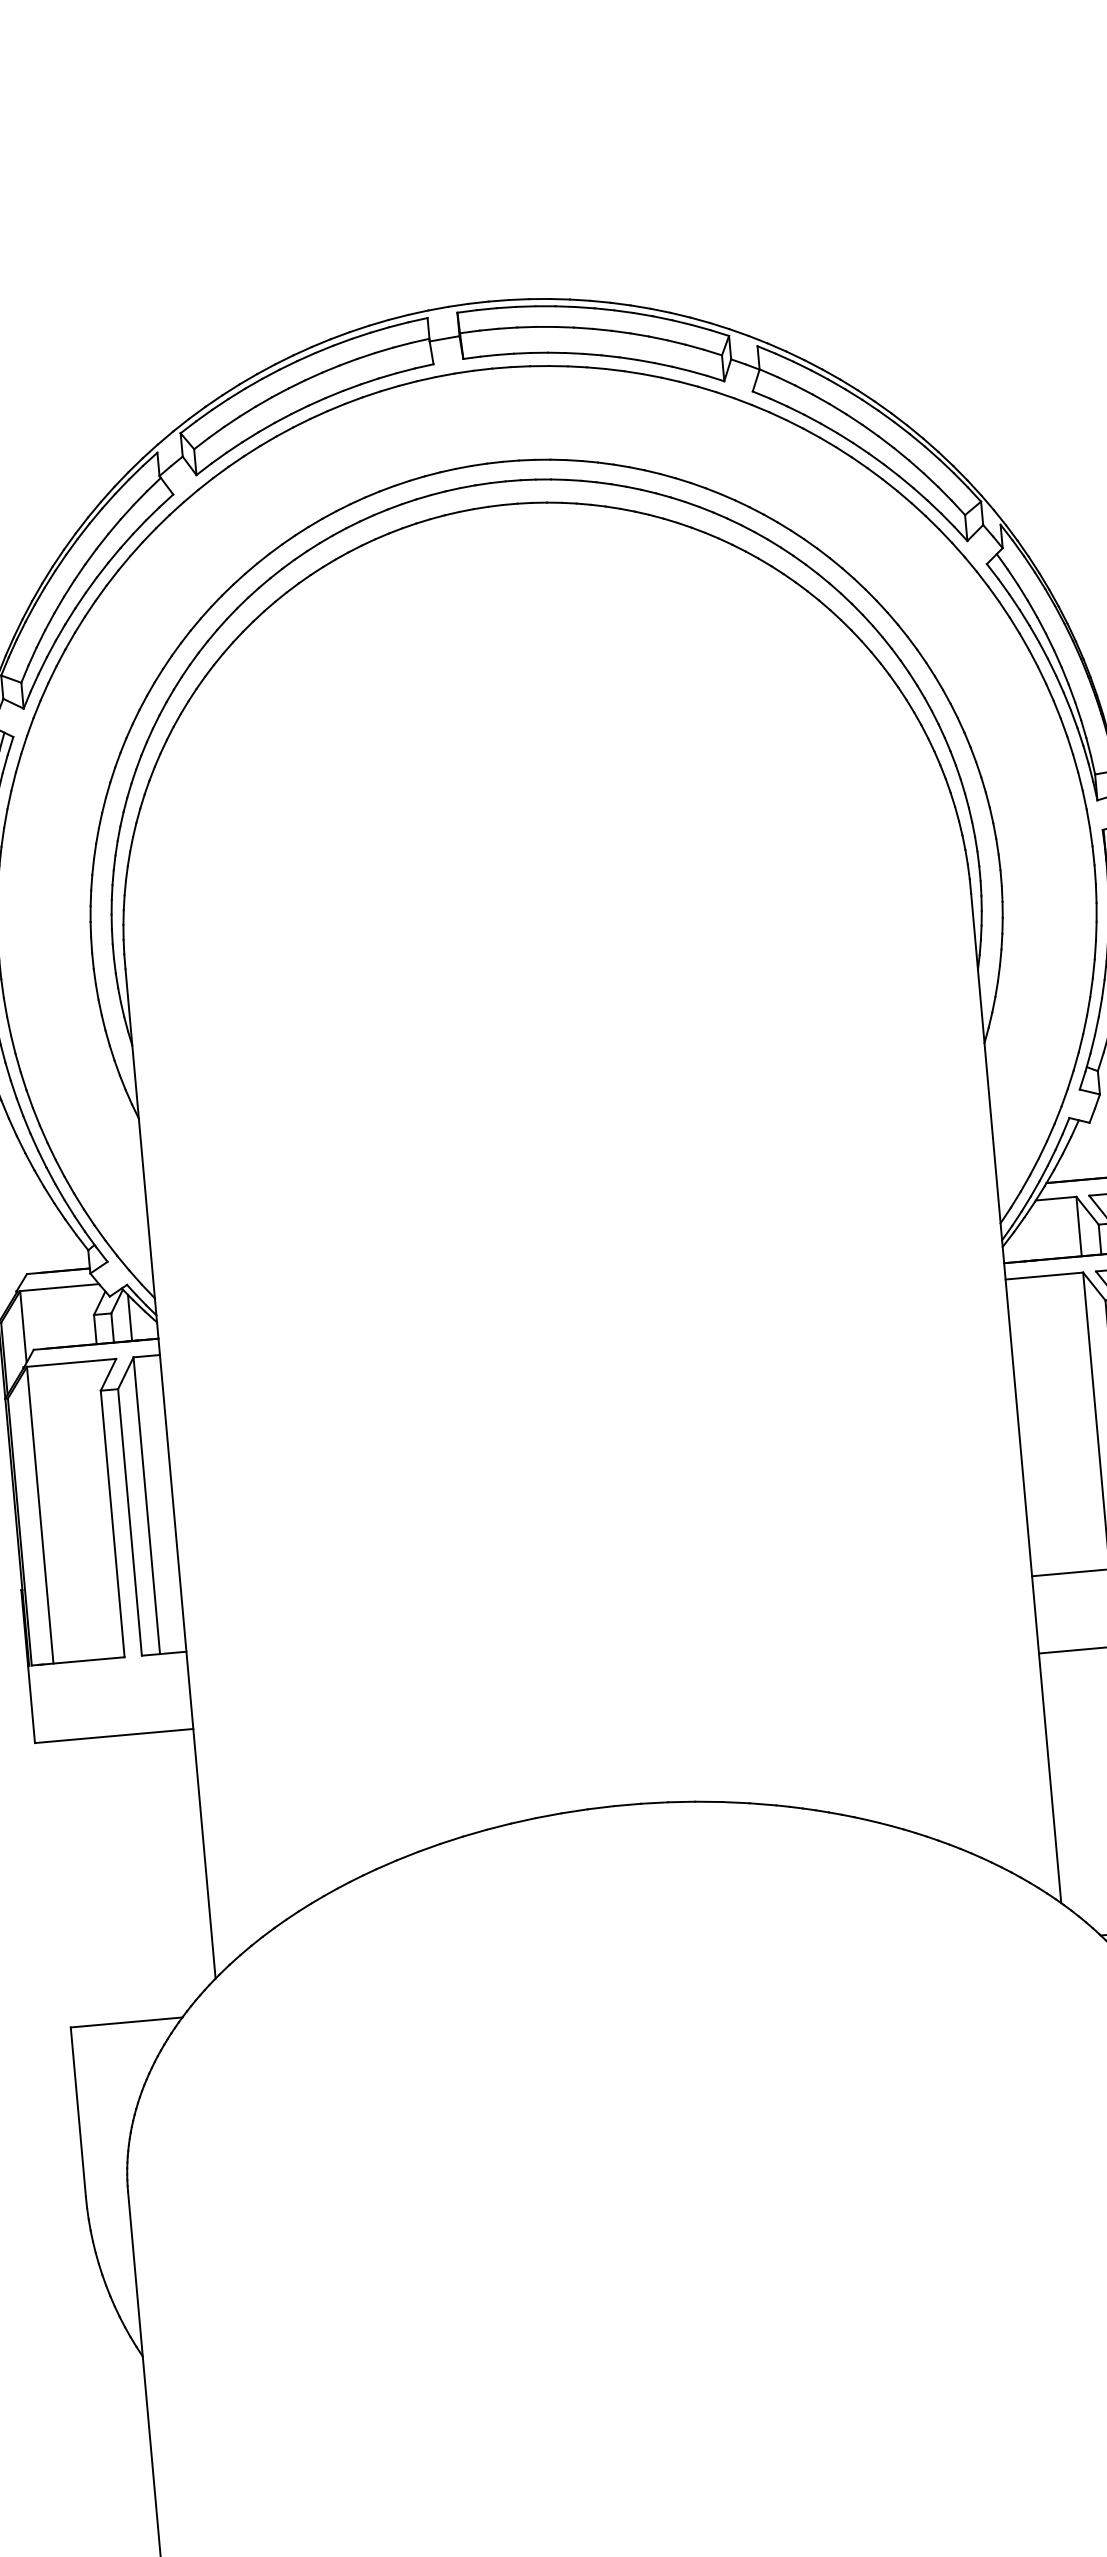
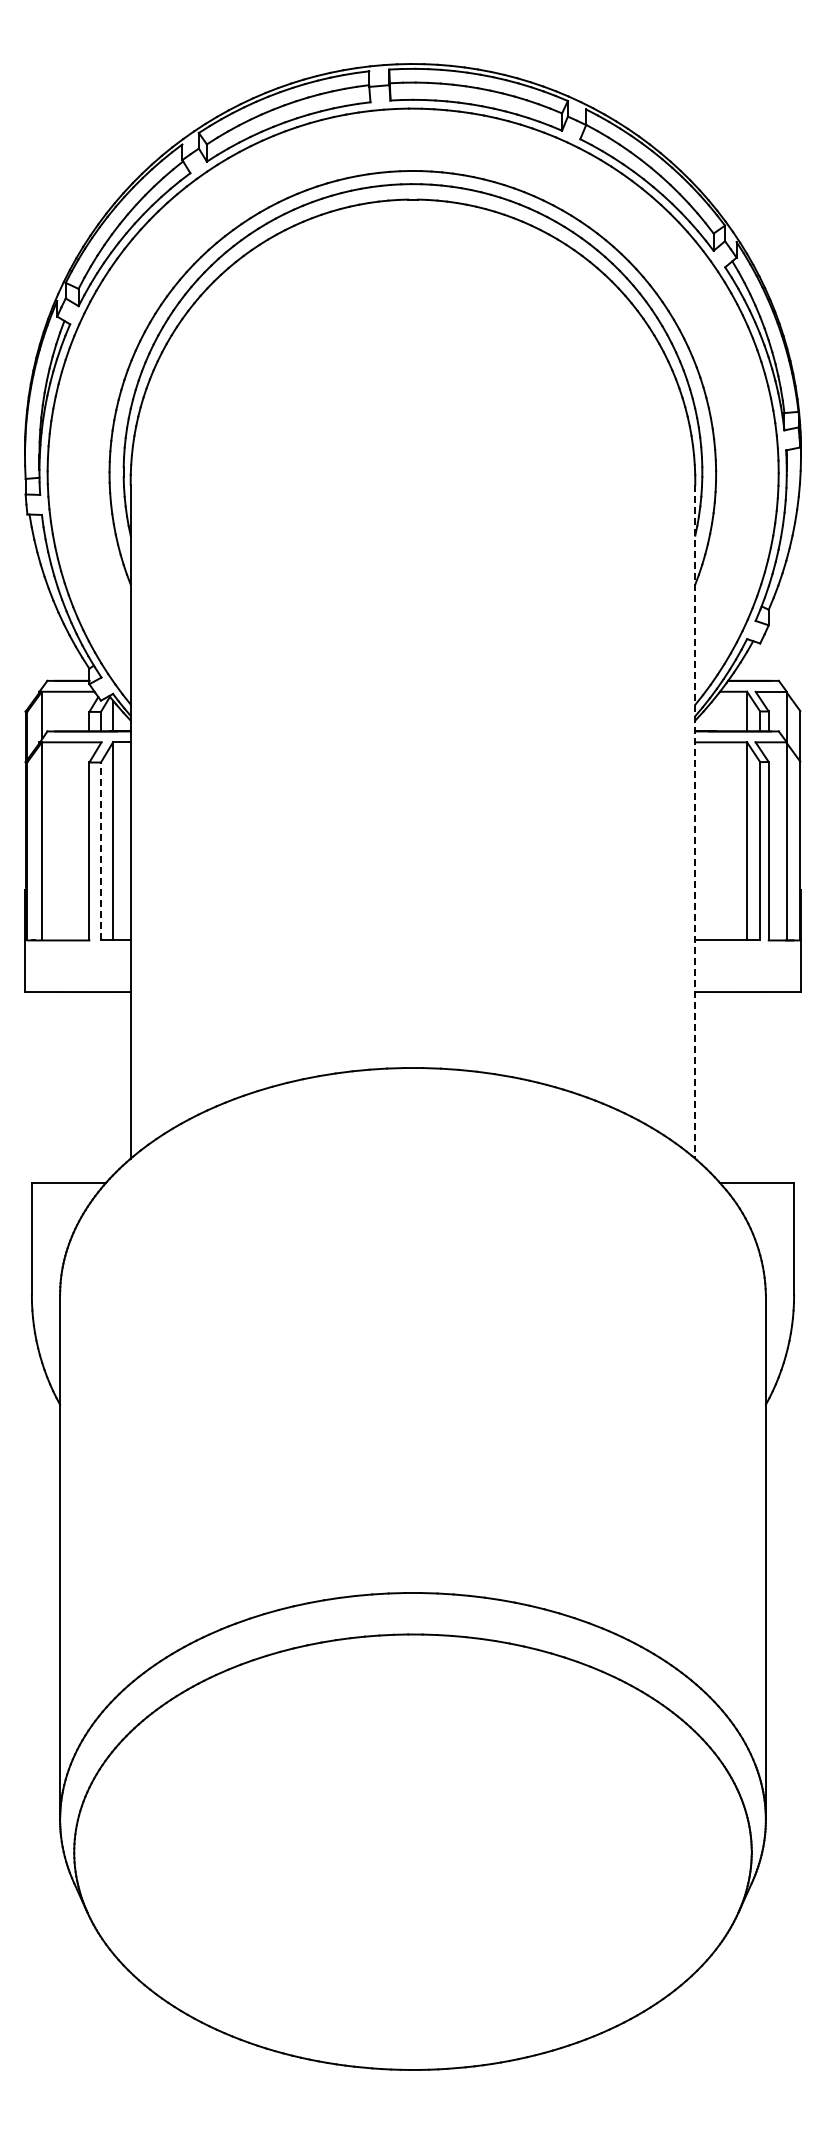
line: (1016, 1398) -> (695, 821), solid -> dashed
line: (129, 1522) -> (100, 851), solid -> dashed

